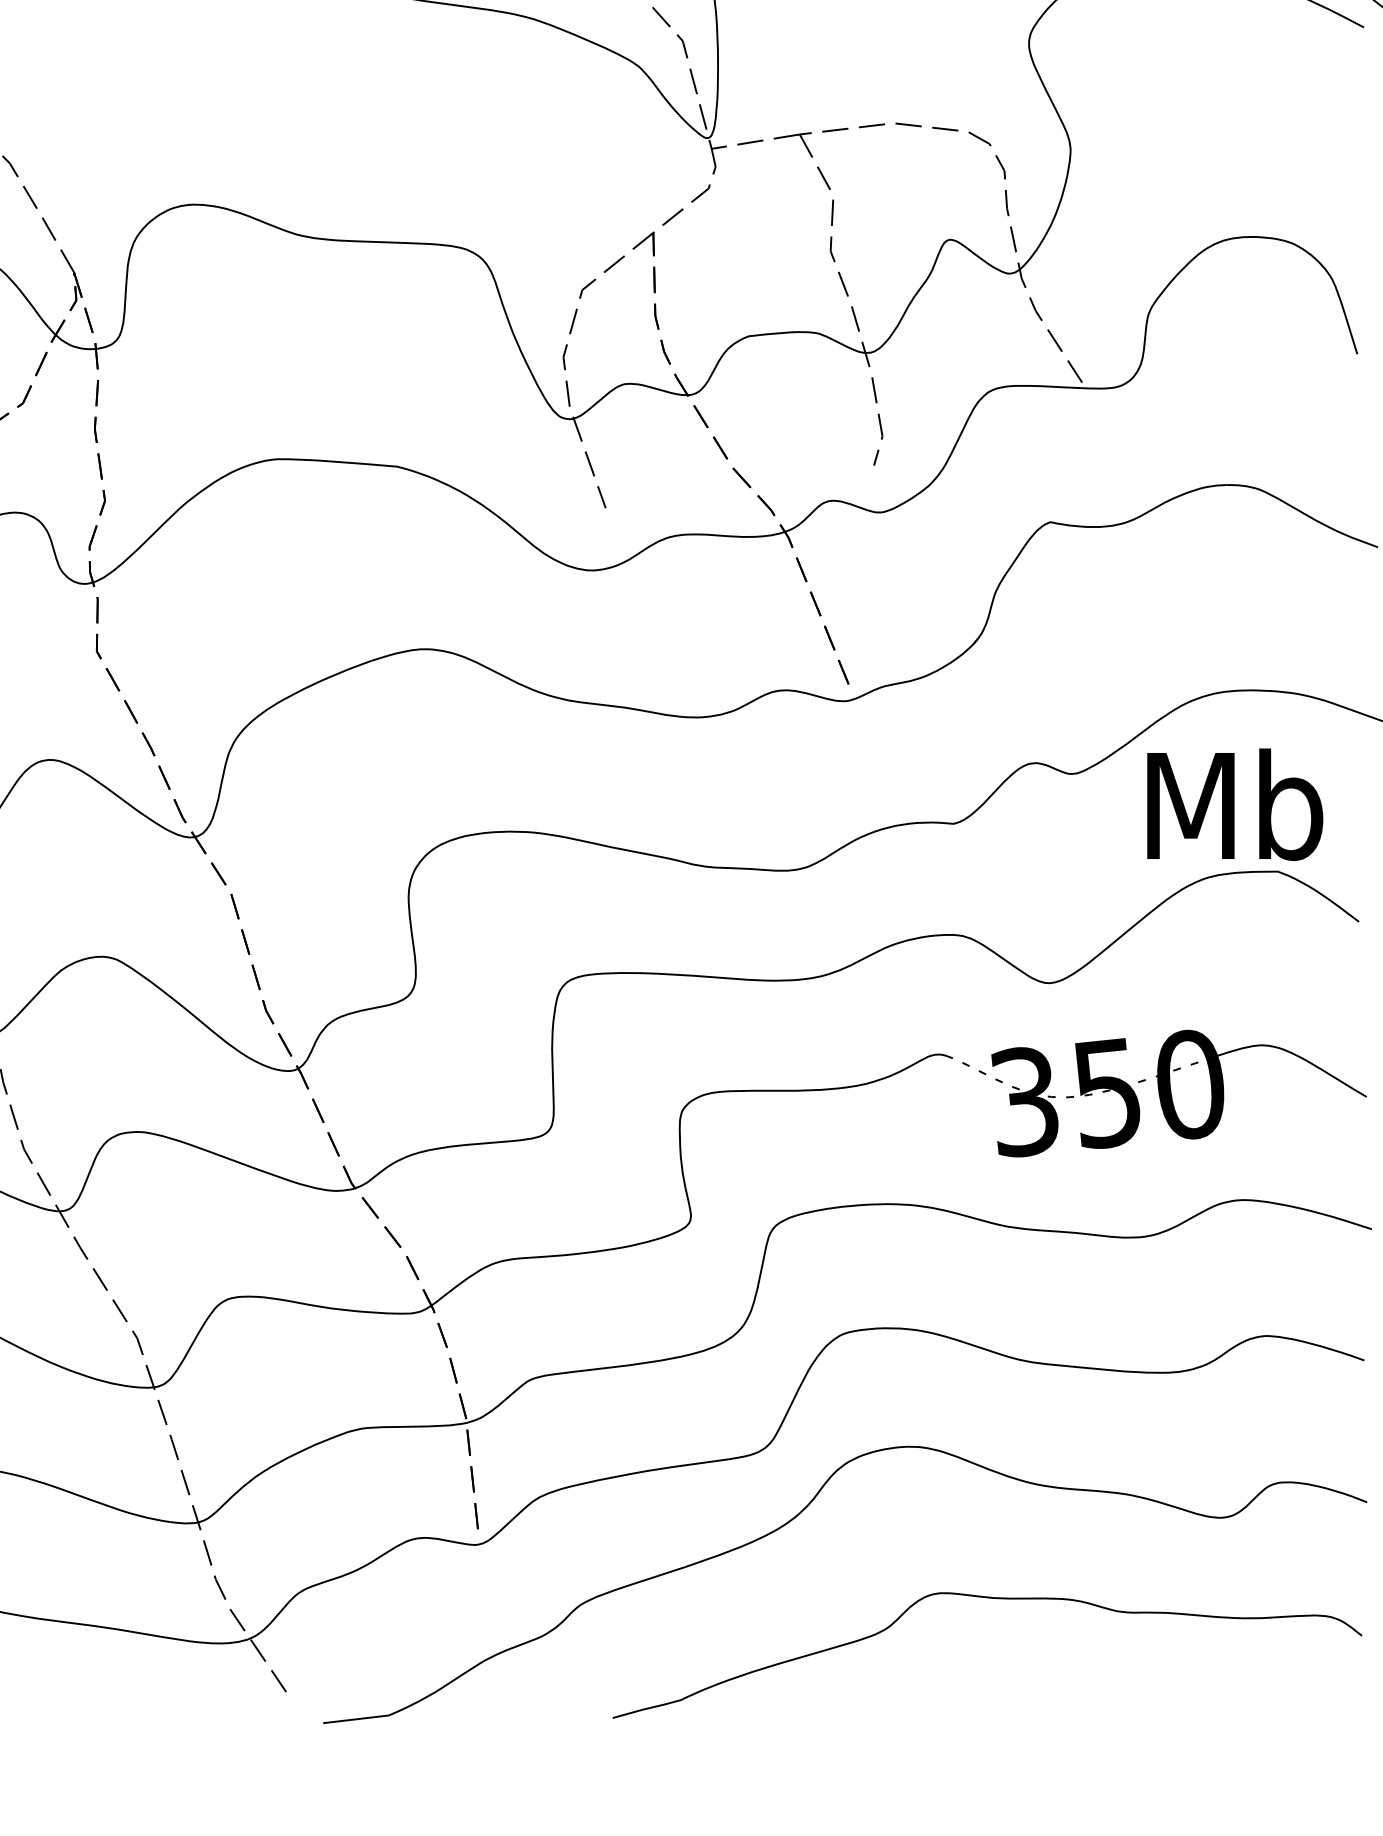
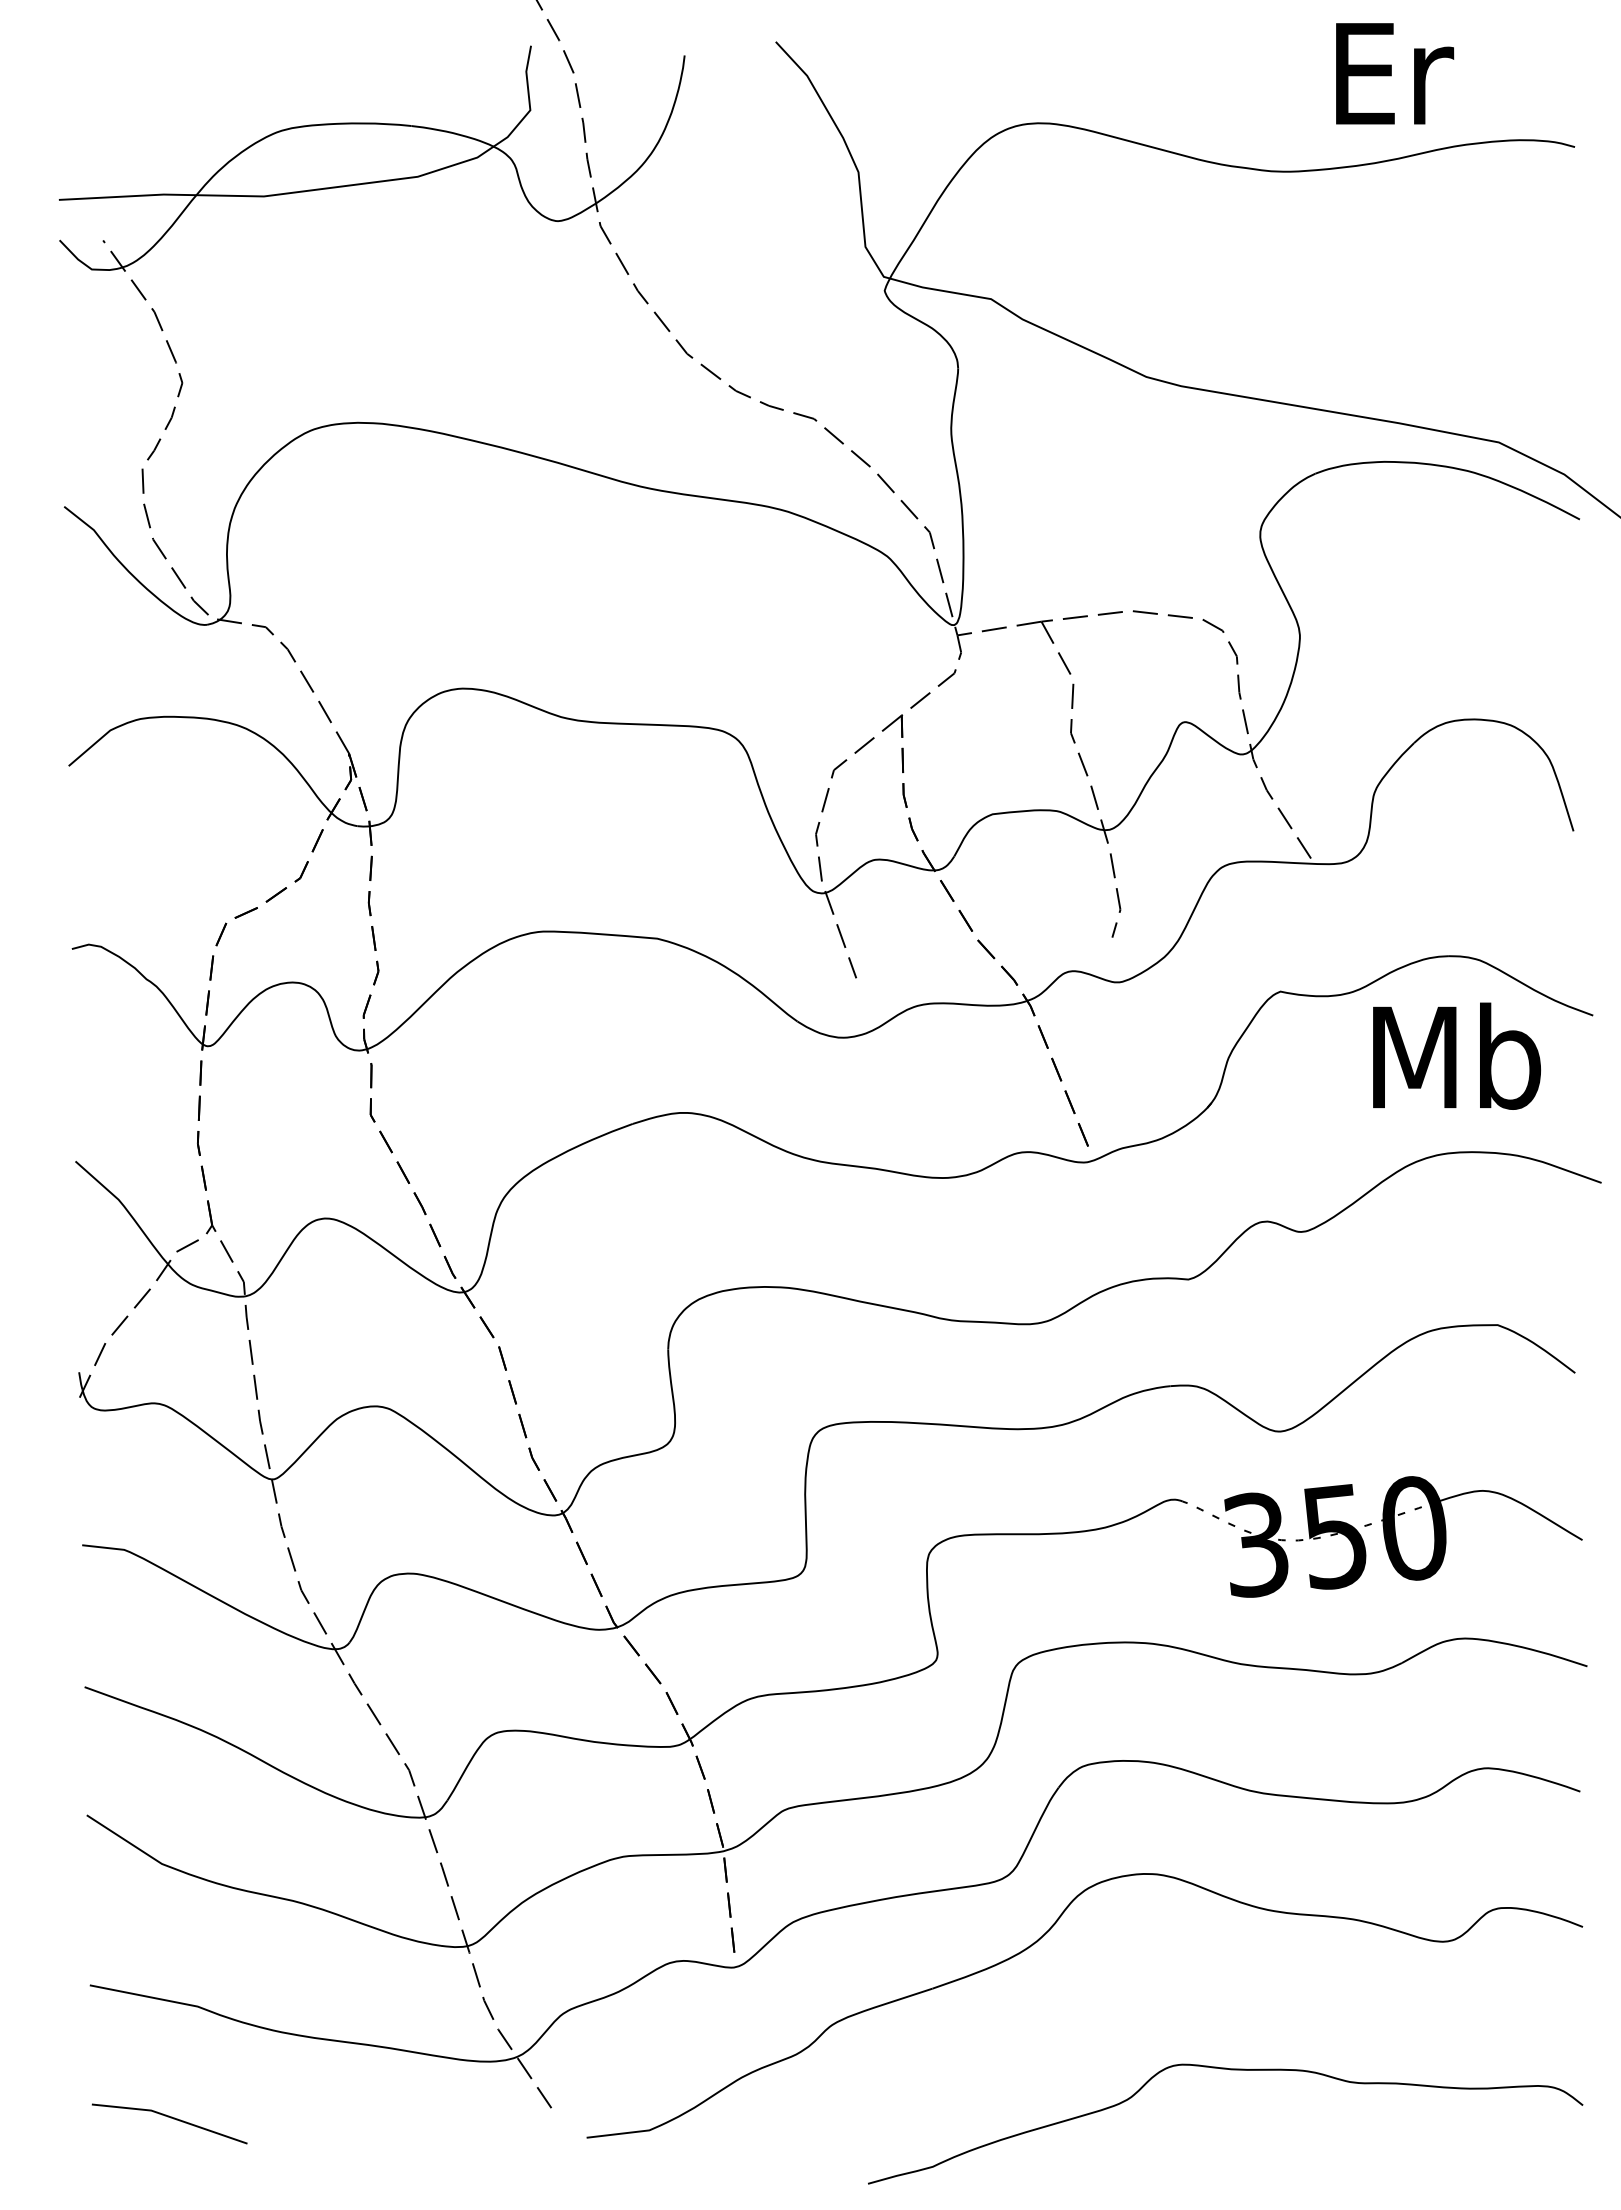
text: (1234, 803) -> (1456, 1055), moved
curve: (992, 1599) -> (1230, 2070), moved

